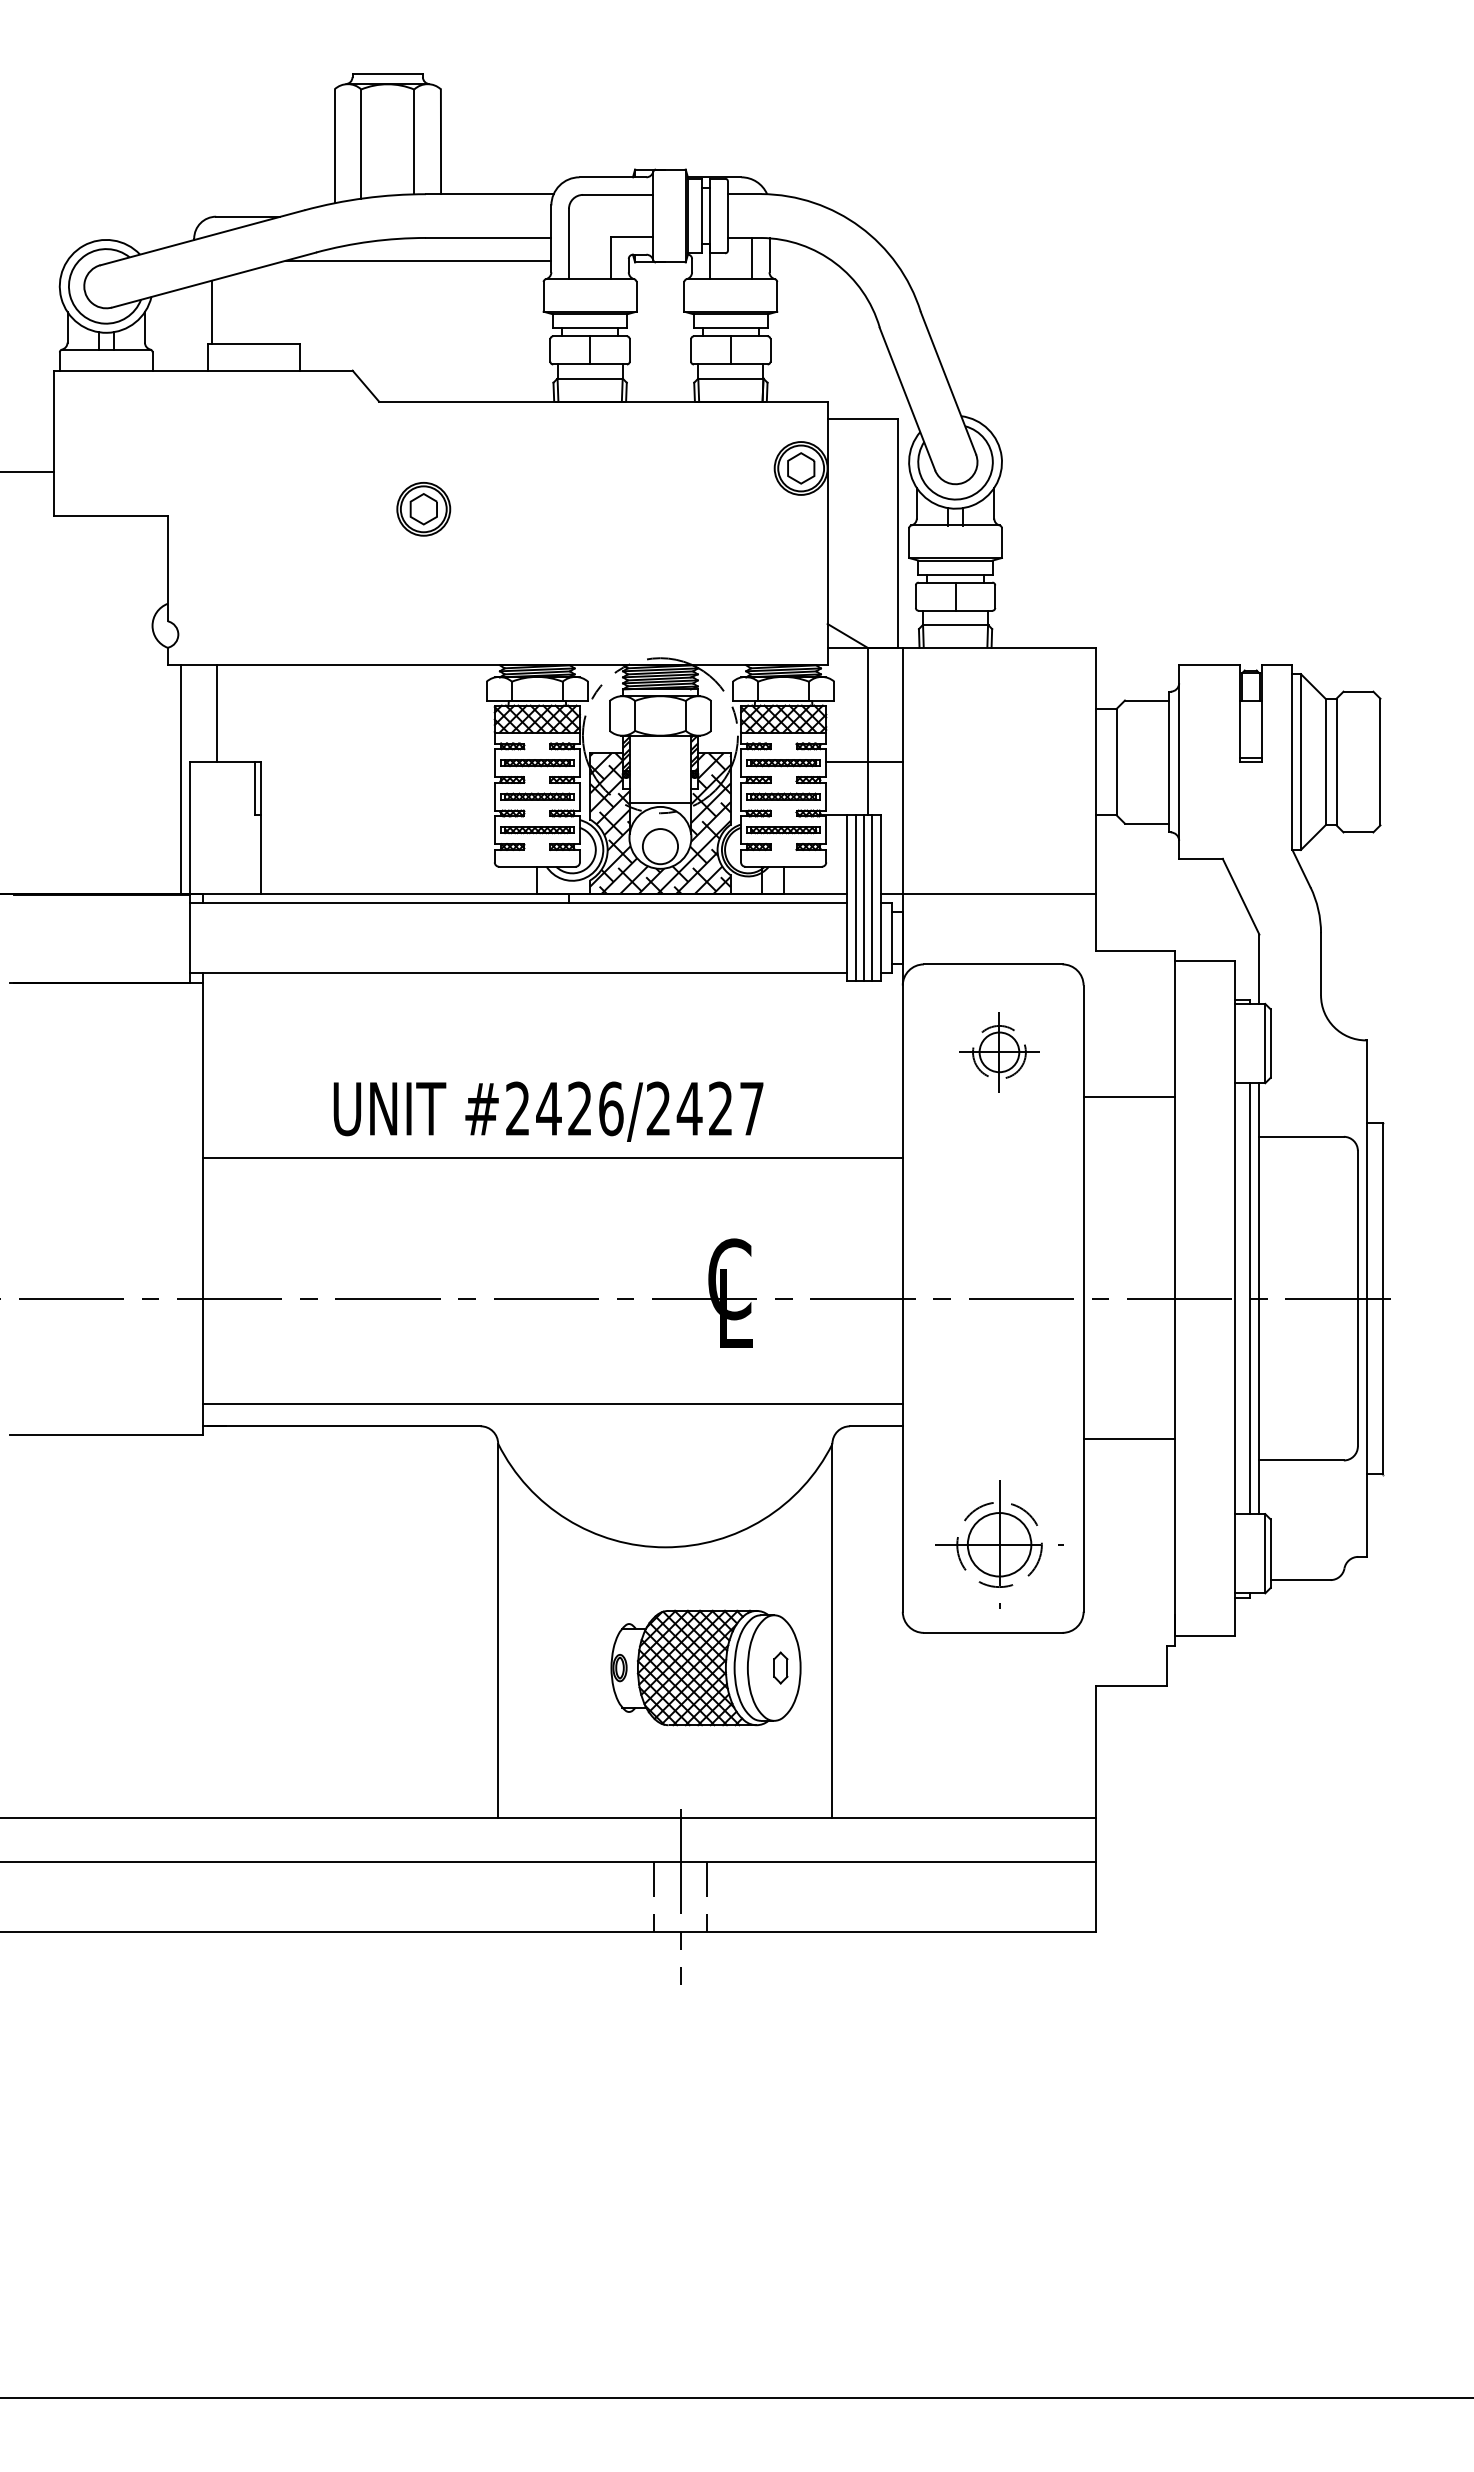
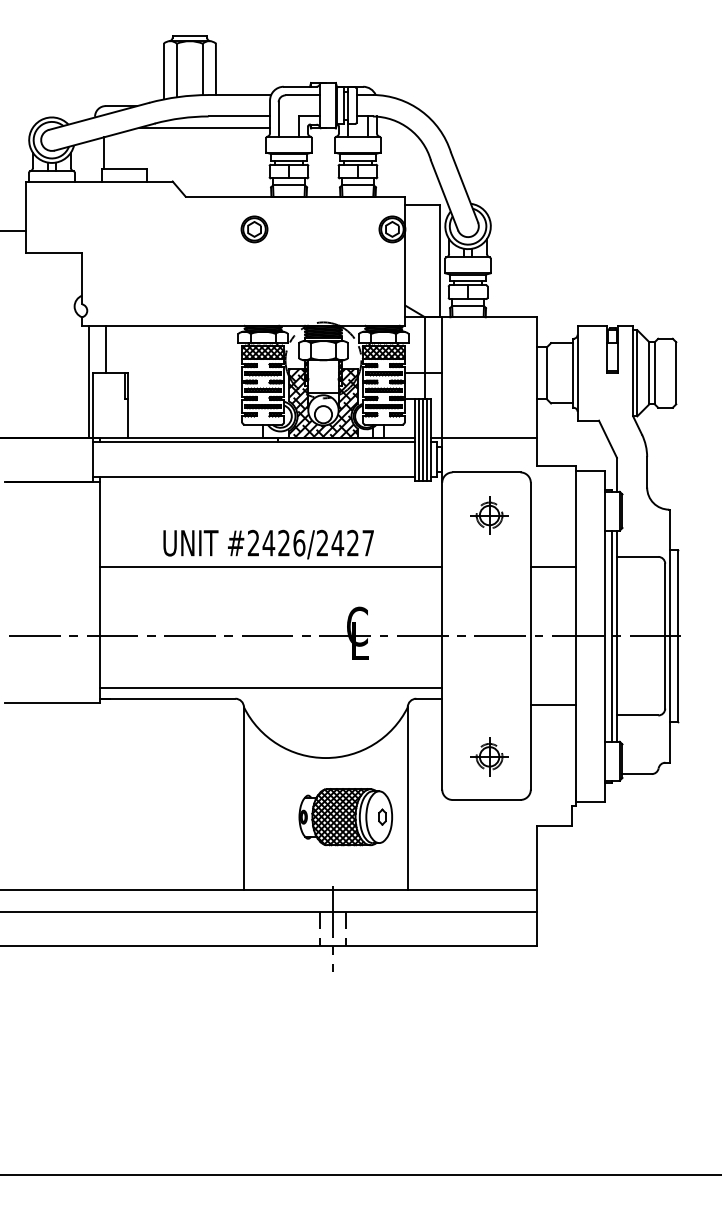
part: (423, 509) -> (254, 229), moved
line: (1127, 1097) -> (552, 567), moved
part: (999, 1544) -> (489, 756), size x0.62

